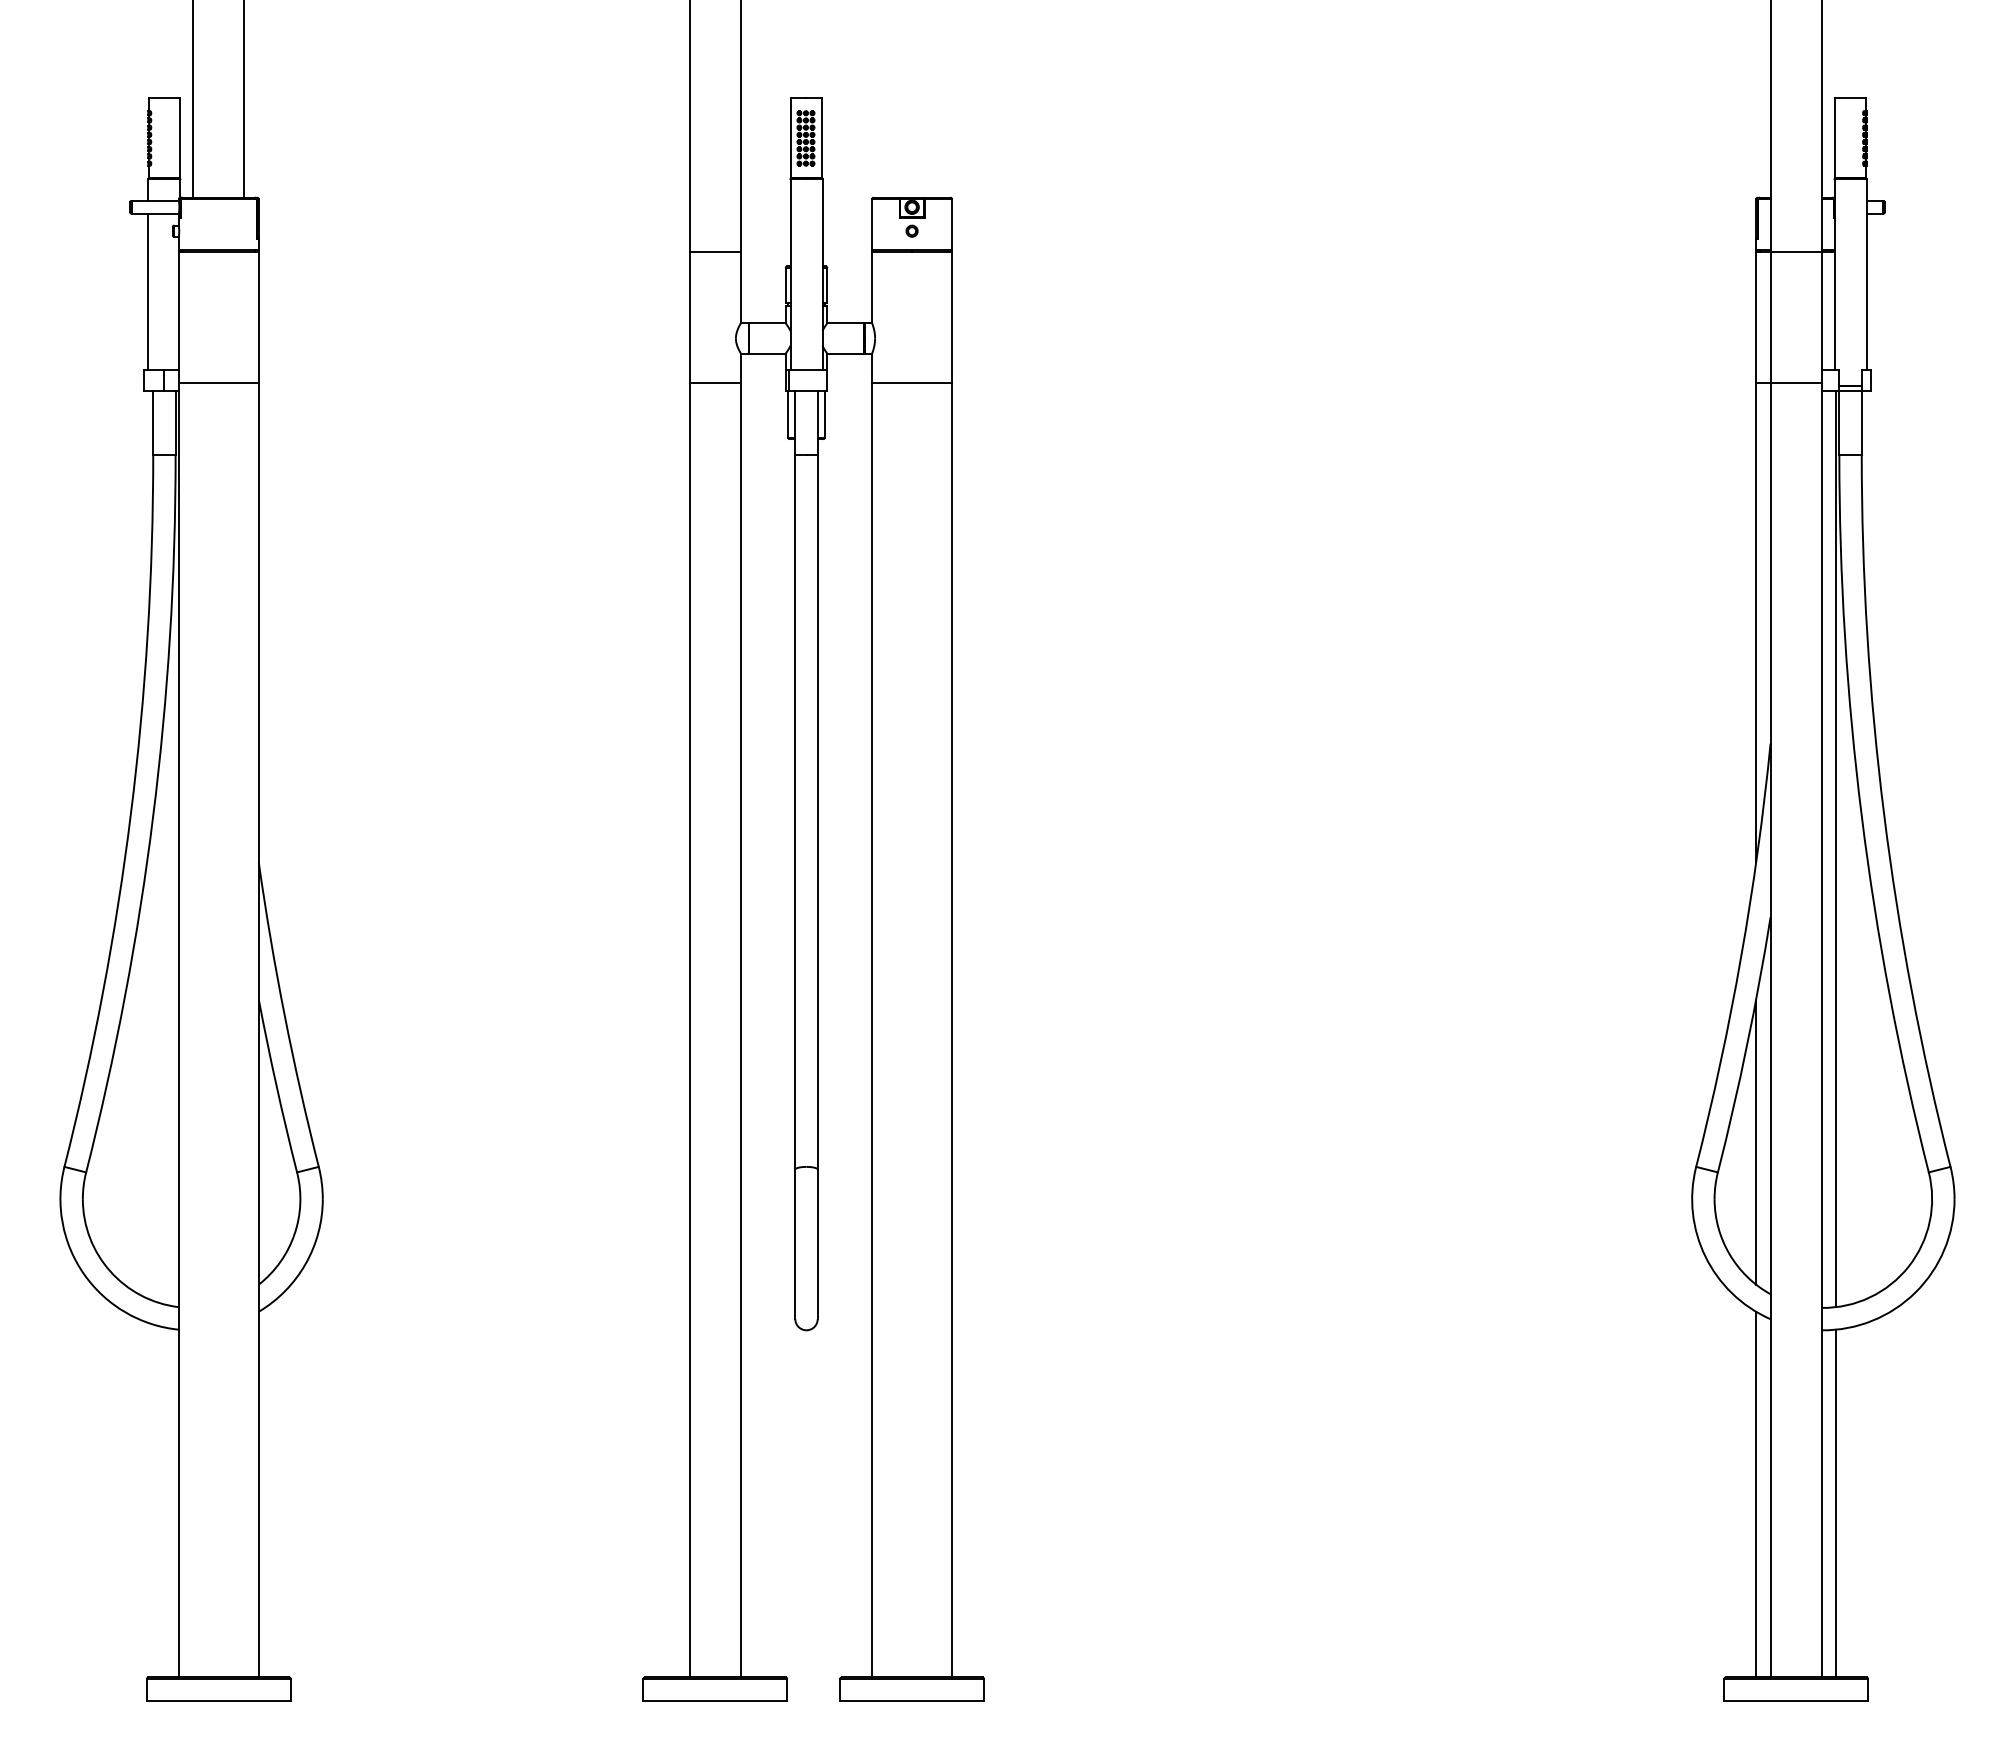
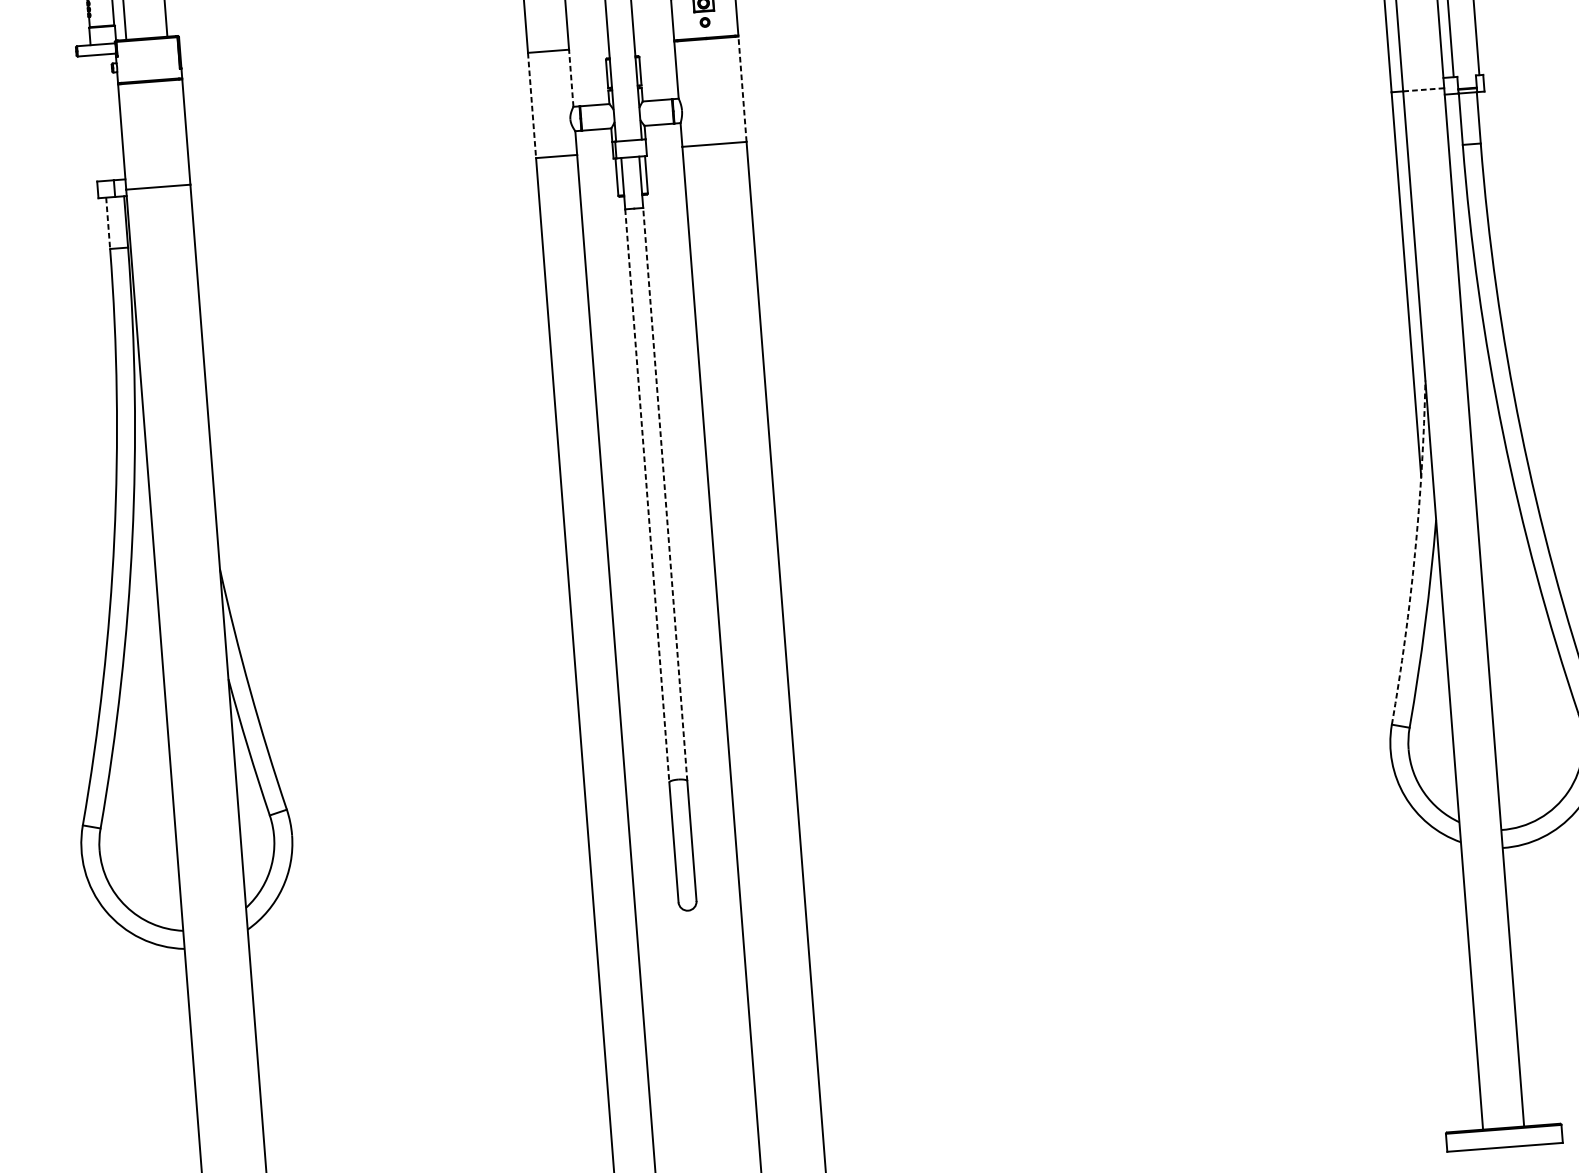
line: (740, 287) -> (570, 78), solid -> dashed
line: (148, 291) -> (96, 117), removed
line: (689, 317) -> (531, 105), solid -> dashed
line: (952, 317) -> (742, 89), solid -> dashed
line: (1796, 383) -> (1423, 90), solid -> dashed
line: (153, 423) -> (108, 223), solid -> dashed
line: (817, 811) -> (665, 493), solid -> dashed
line: (795, 812) -> (647, 495), solid -> dashed
line: (1836, 849) -> (1484, 461), removed
arc: (1741, 956) -> (1415, 553), solid -> dashed
line: (1756, 1141) -> (1438, 700), removed
line: (1756, 1494) -> (1460, 983), removed
line: (1836, 1503) -> (1525, 986), removed

